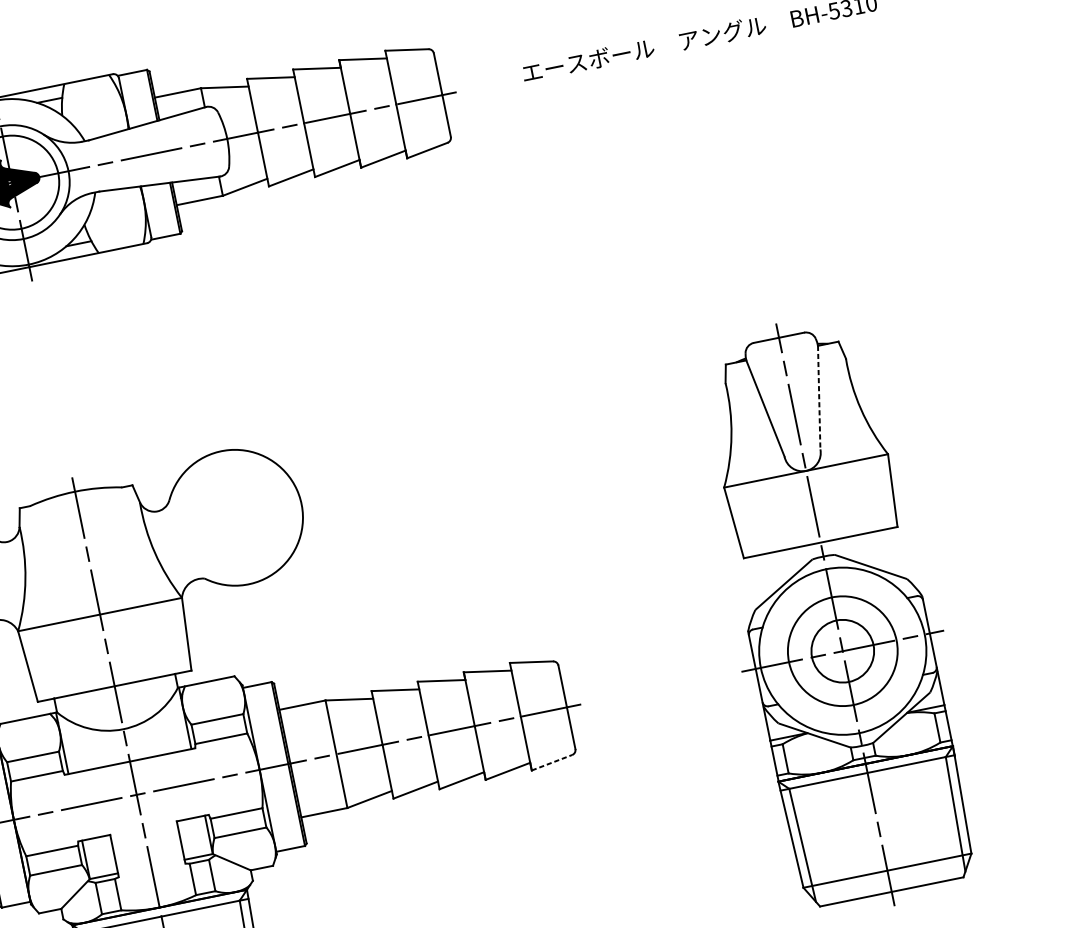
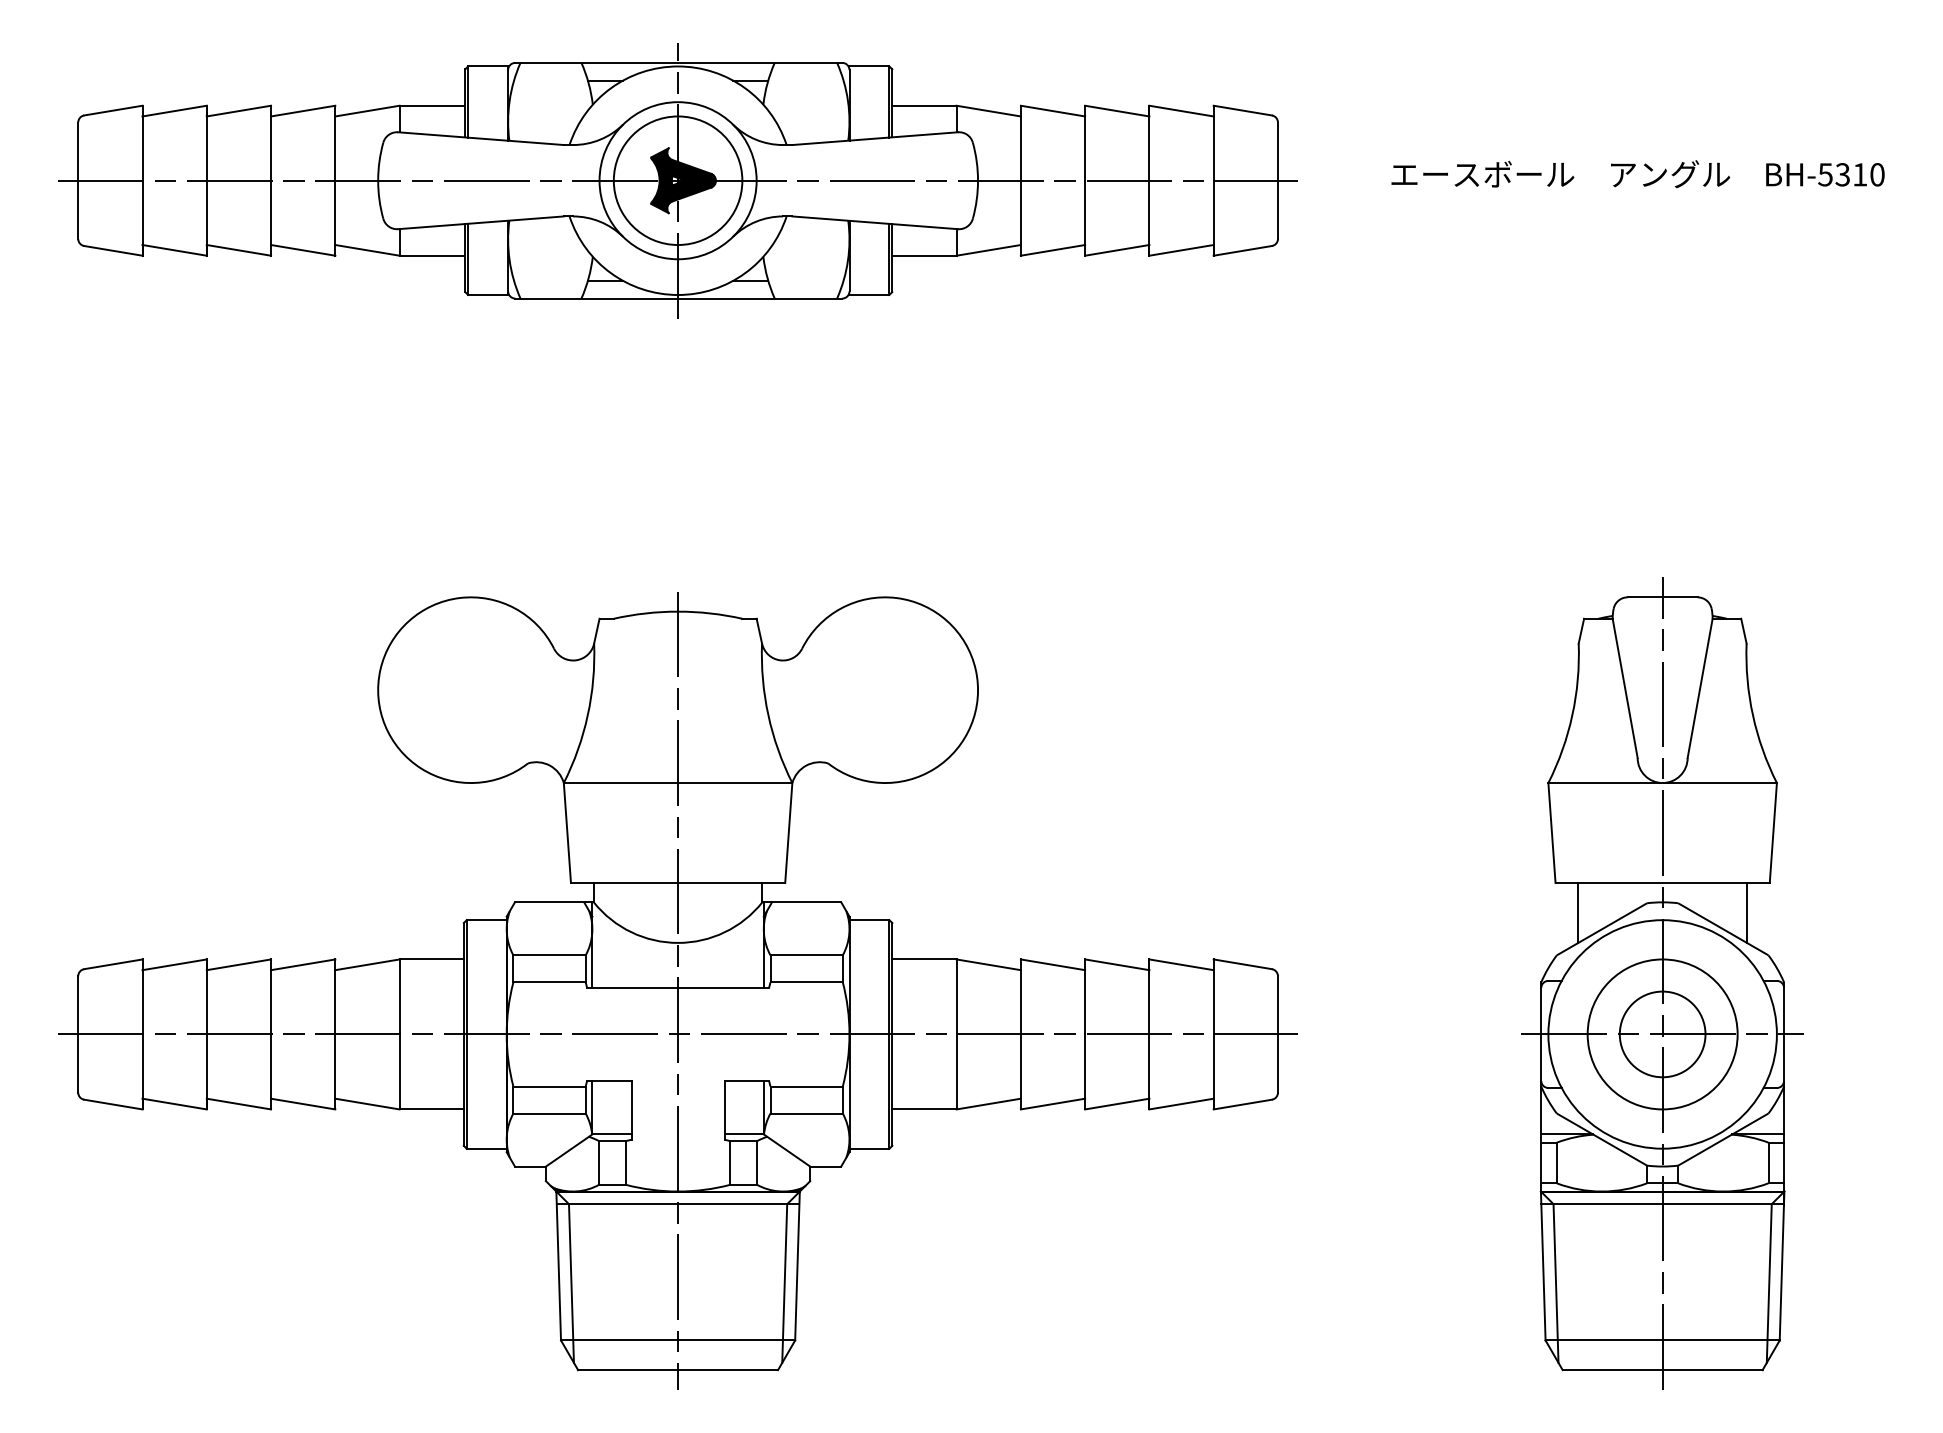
line: (819, 397) -> (1700, 688), dashed -> solid
line: (885, 551) -> (1746, 912), added
line: (764, 576) -> (1578, 912), added
line: (551, 762) -> (1242, 1104), dashed -> solid

